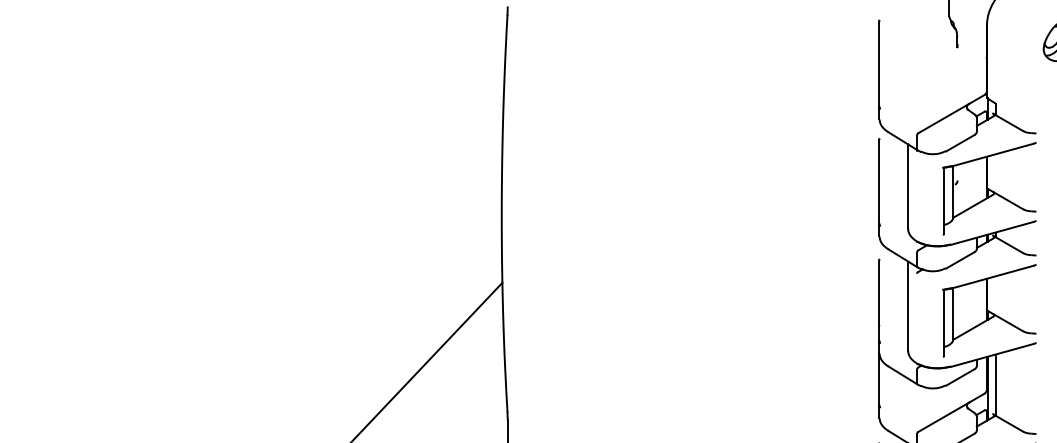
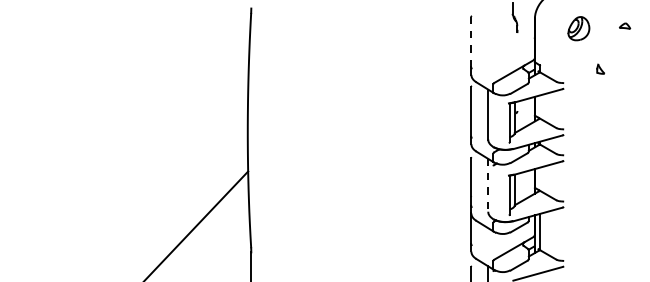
line: (879, 64) -> (471, 42), solid -> dashed
line: (908, 306) -> (488, 185), solid -> dashed

